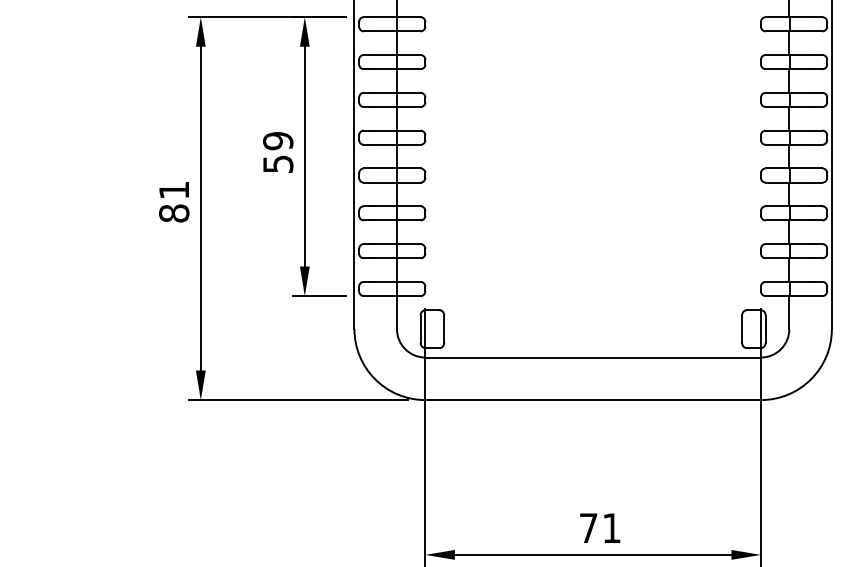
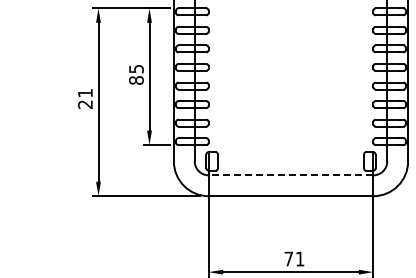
text: (278, 152) -> (136, 74), 59 -> 85
text: (174, 213) -> (85, 104), 81 -> 21
line: (592, 357) -> (290, 175), solid -> dashed

